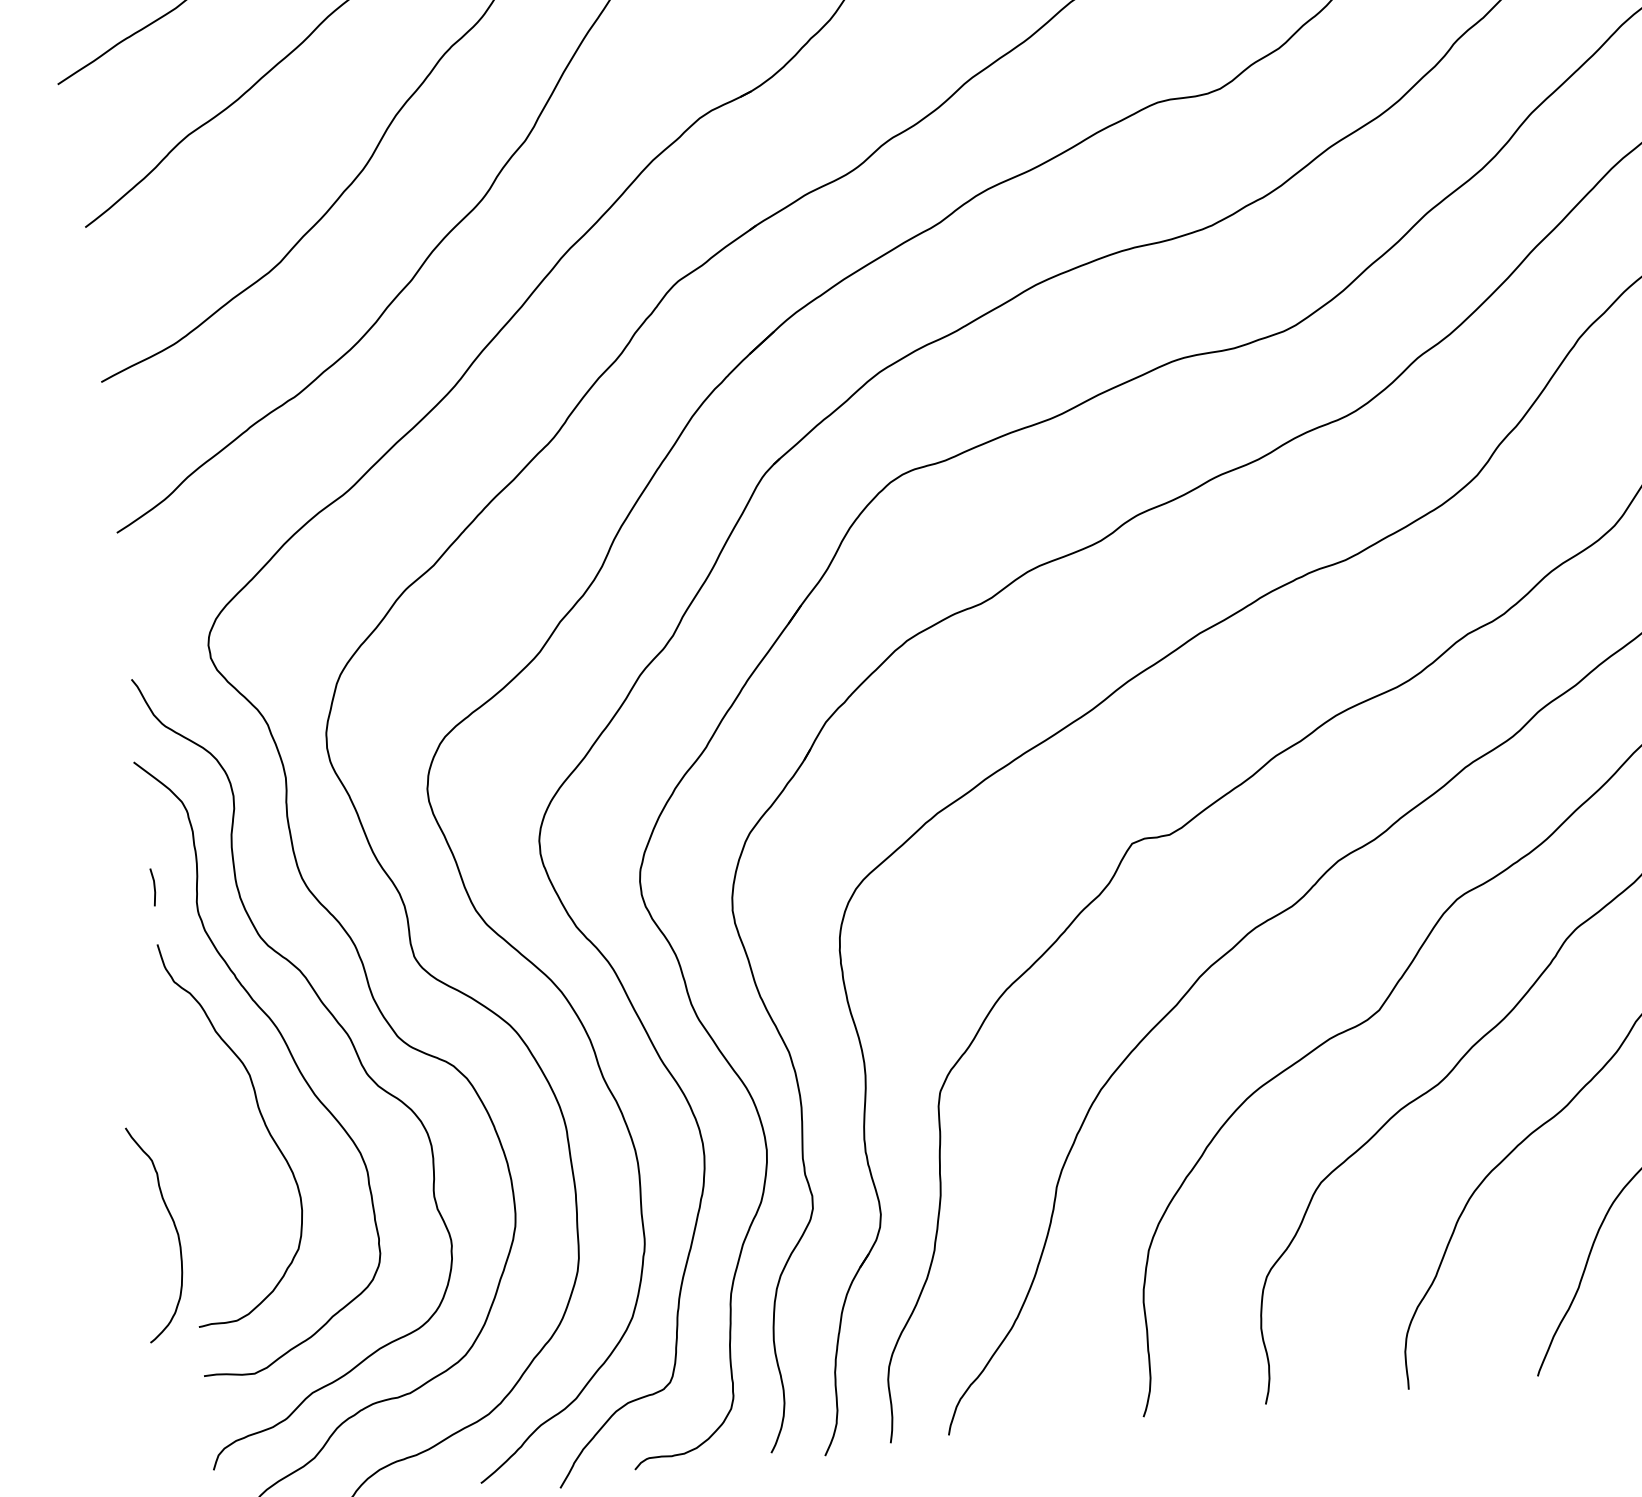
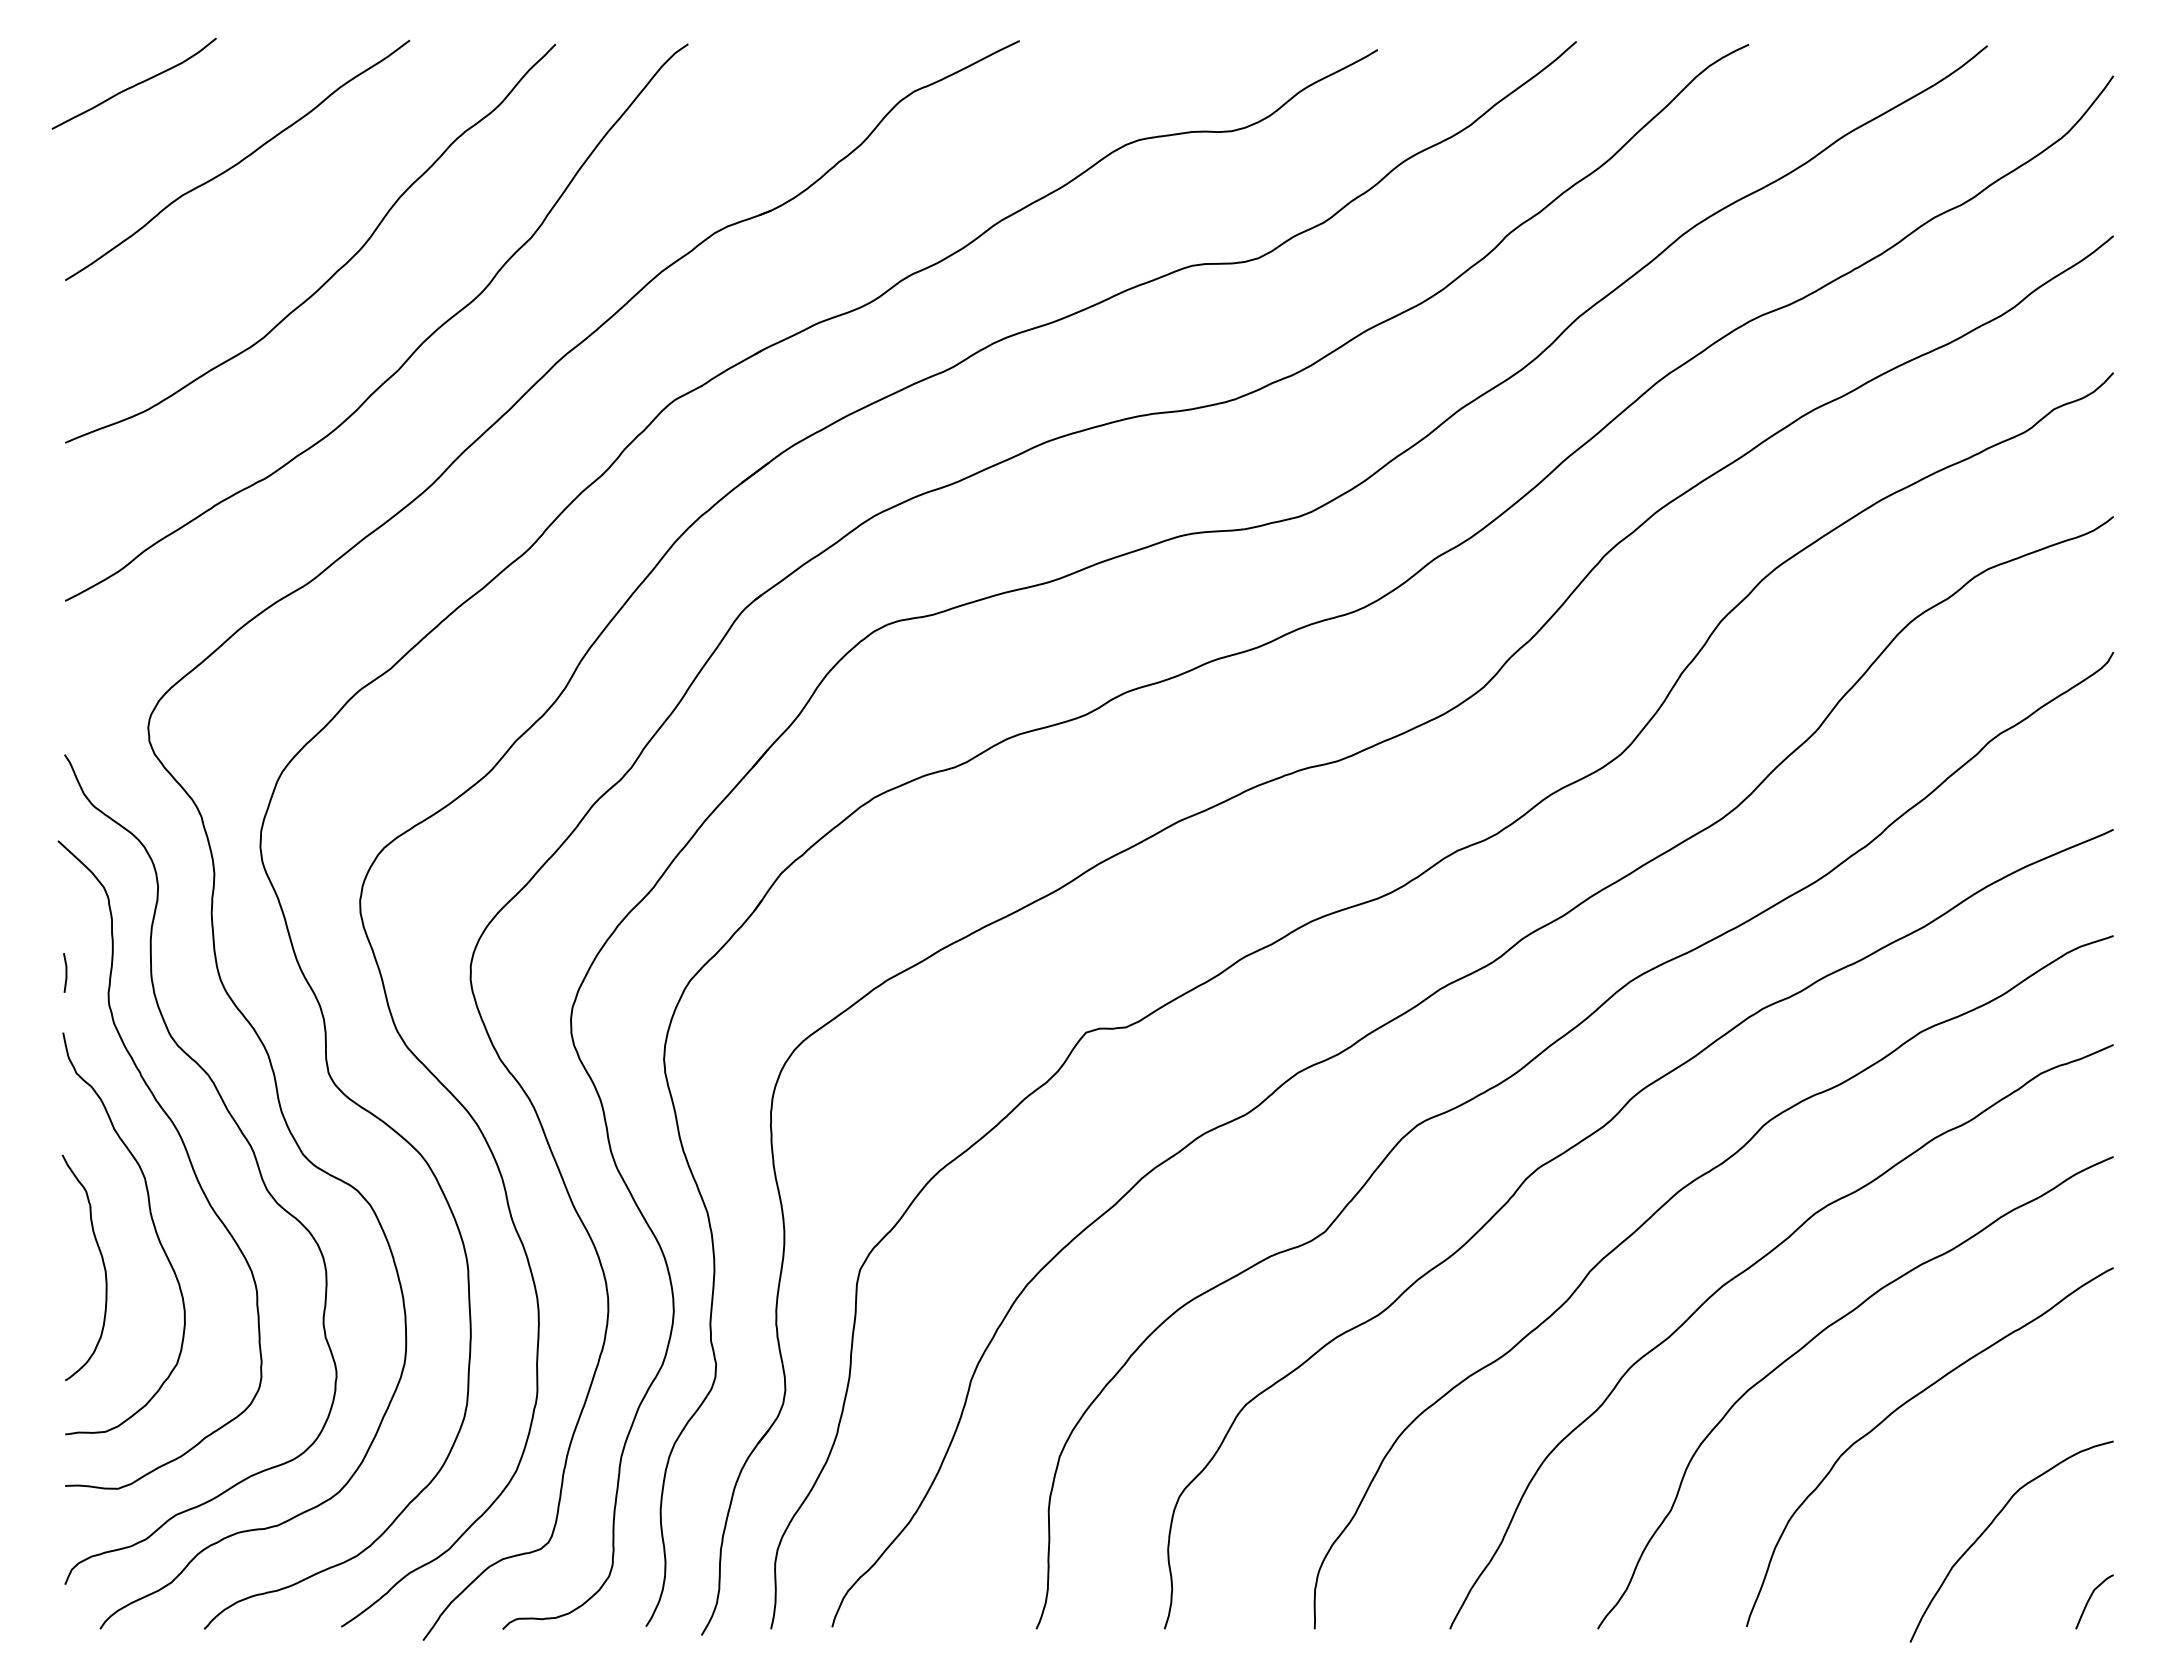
curve: (174, 1227) -> (102, 1263), moved

